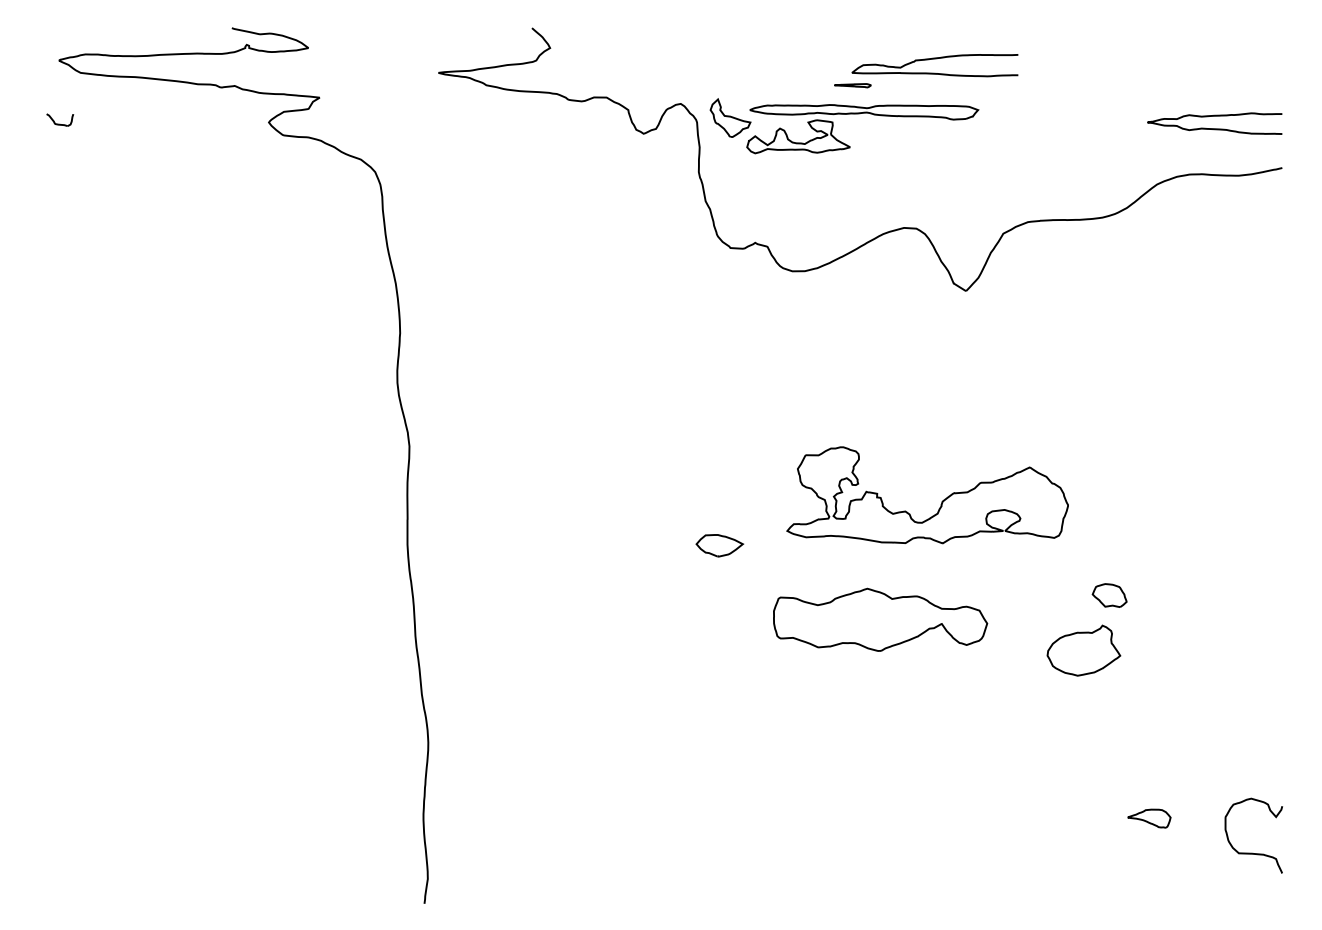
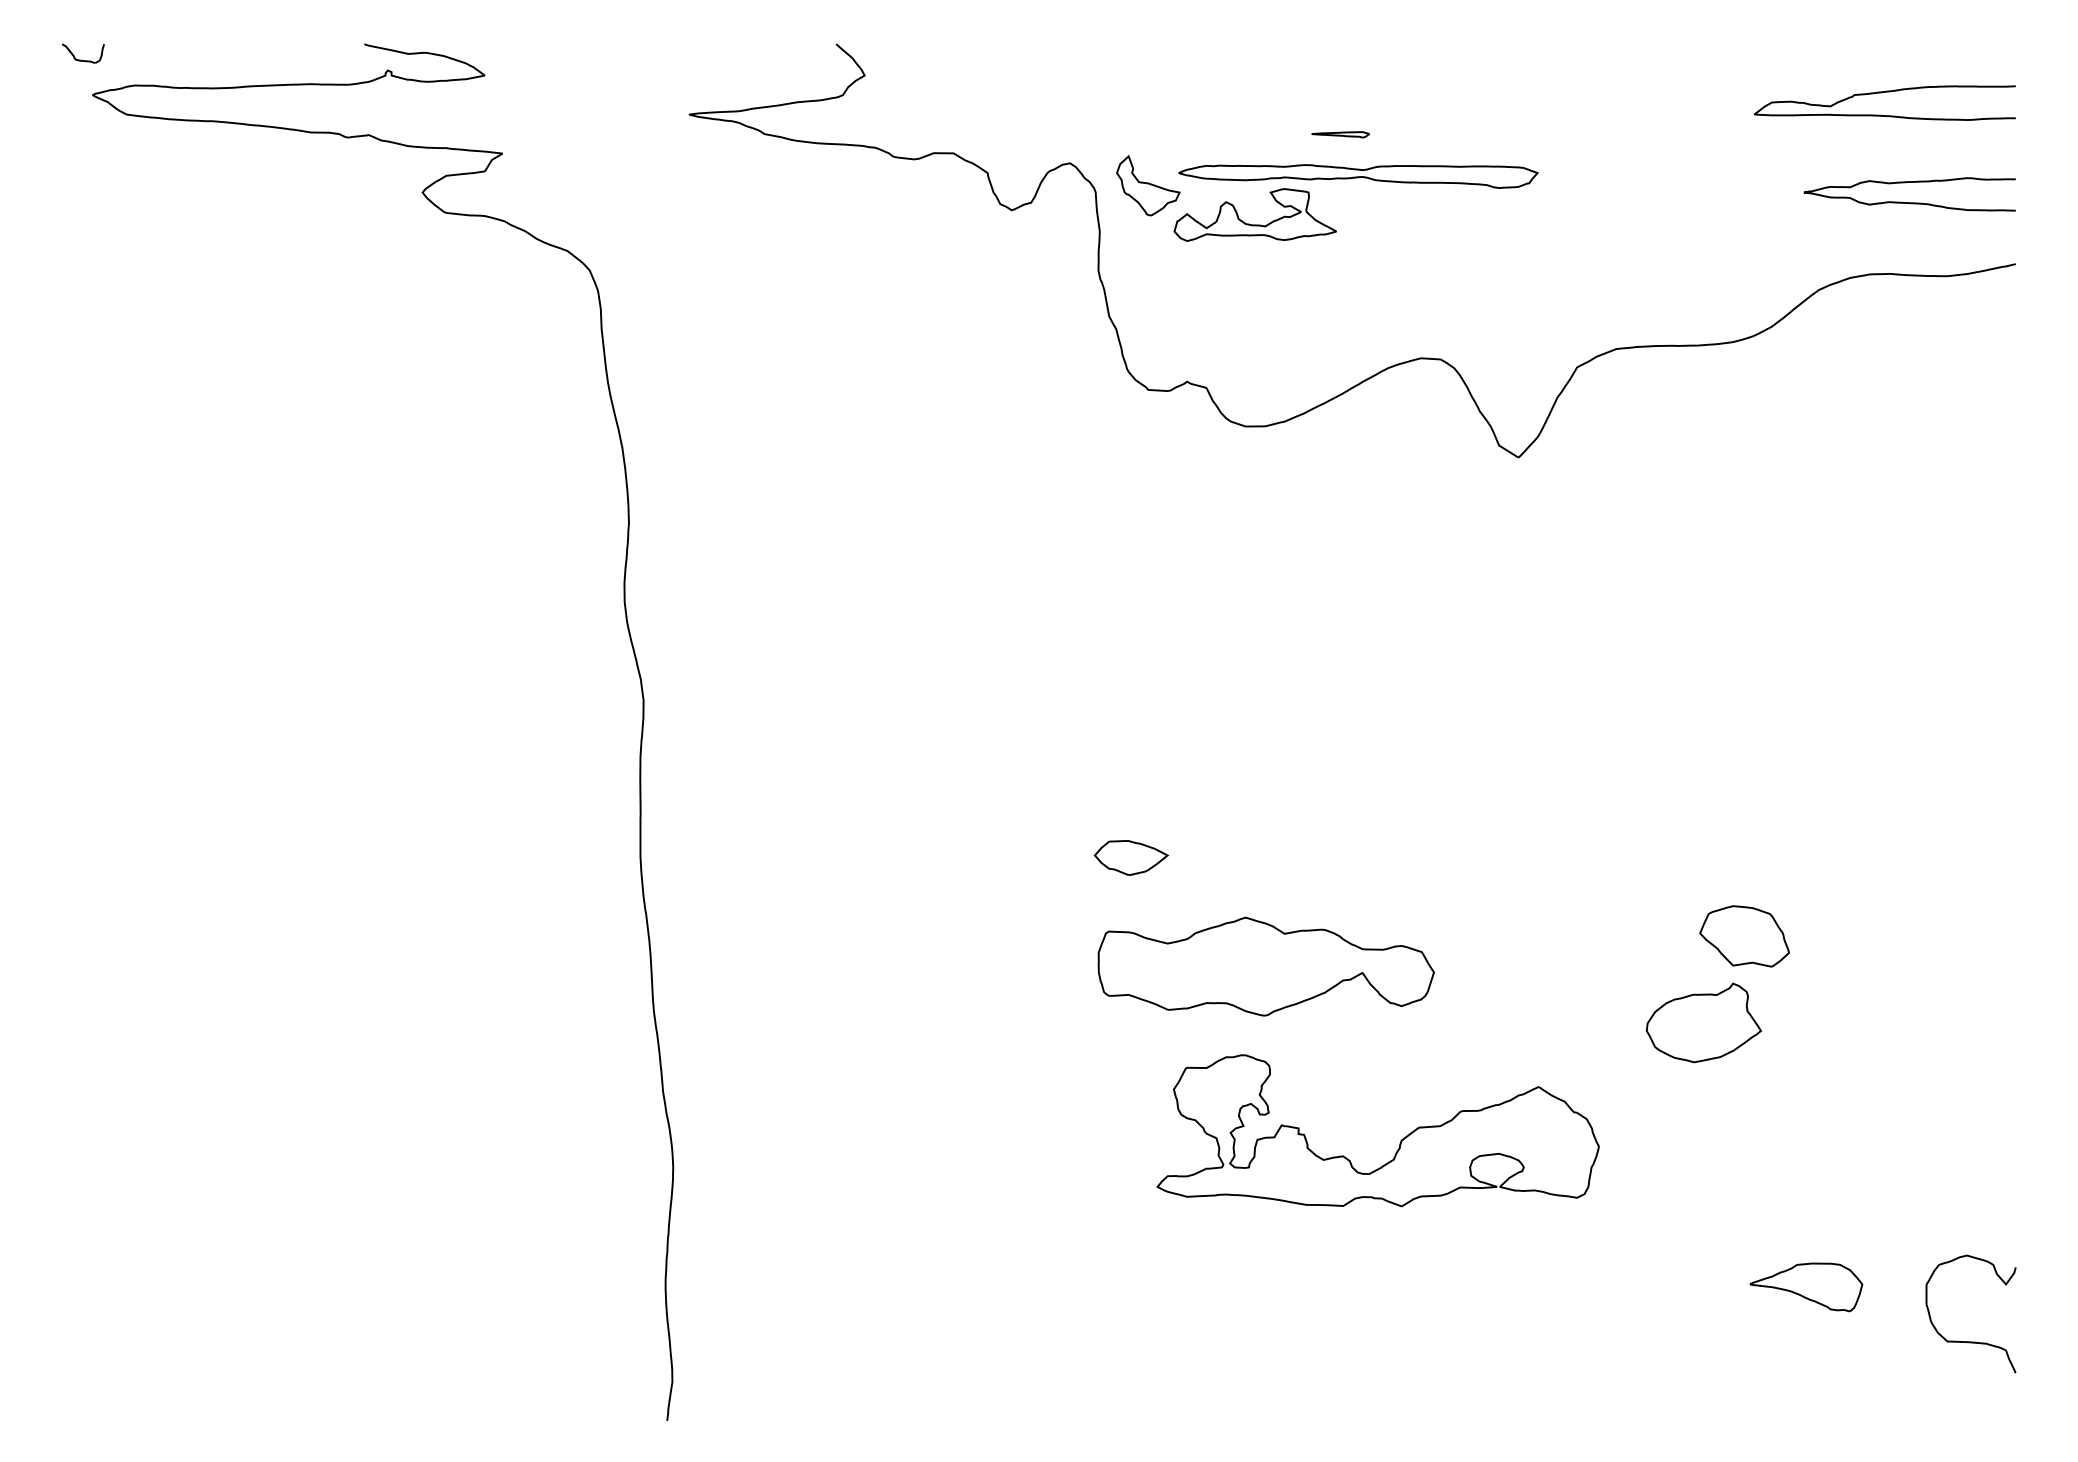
curve: (934, 59) -> (1884, 93), moved
part: (60, 119) -> (83, 52), moved
part: (941, 501) -> (1399, 1140), moved
part: (1109, 595) -> (1744, 936), size x1.67
part: (880, 619) -> (1266, 966), moved
part: (1149, 818) -> (1806, 1286), size x1.67

